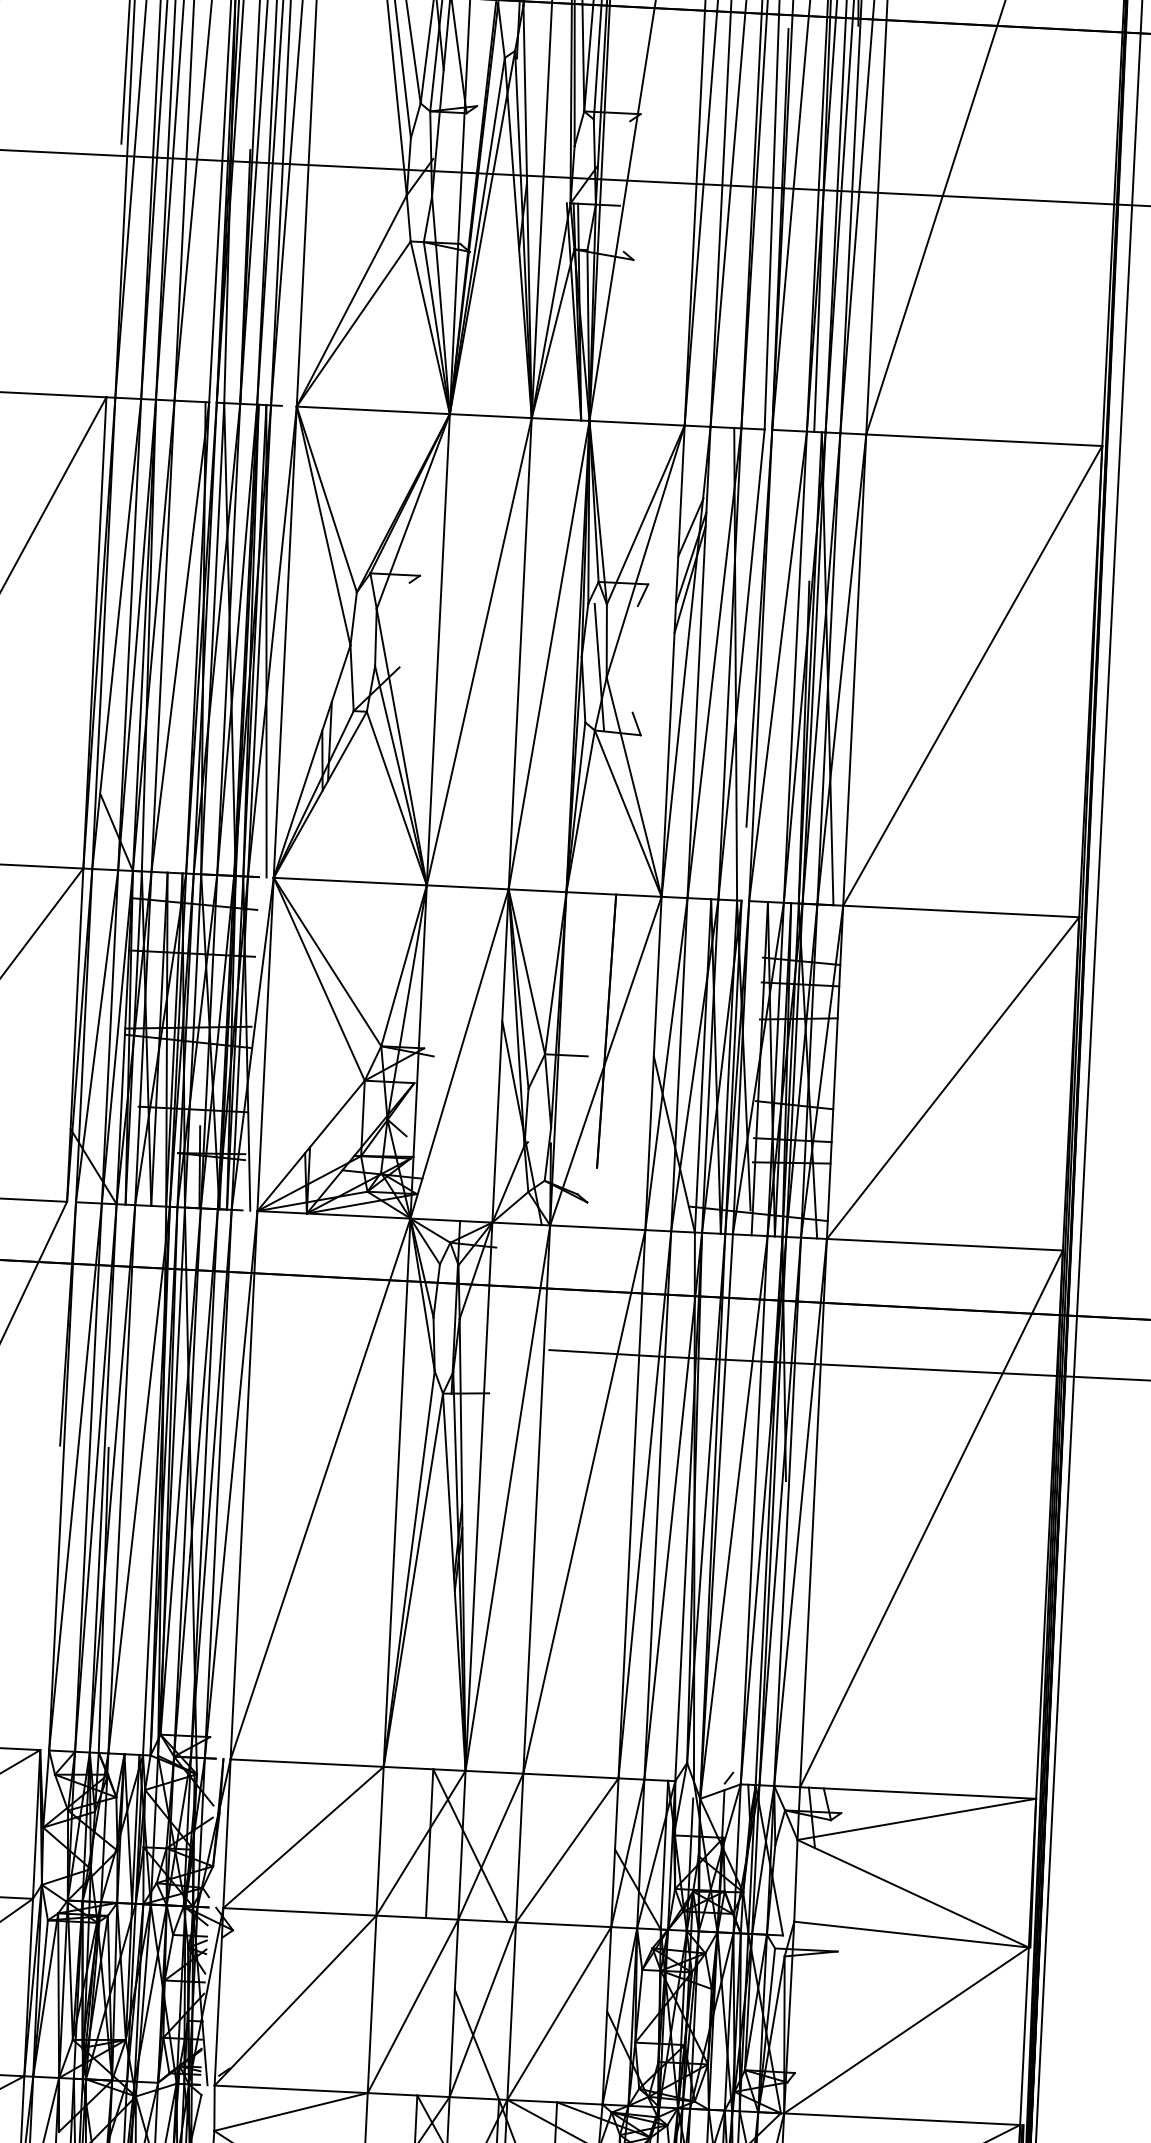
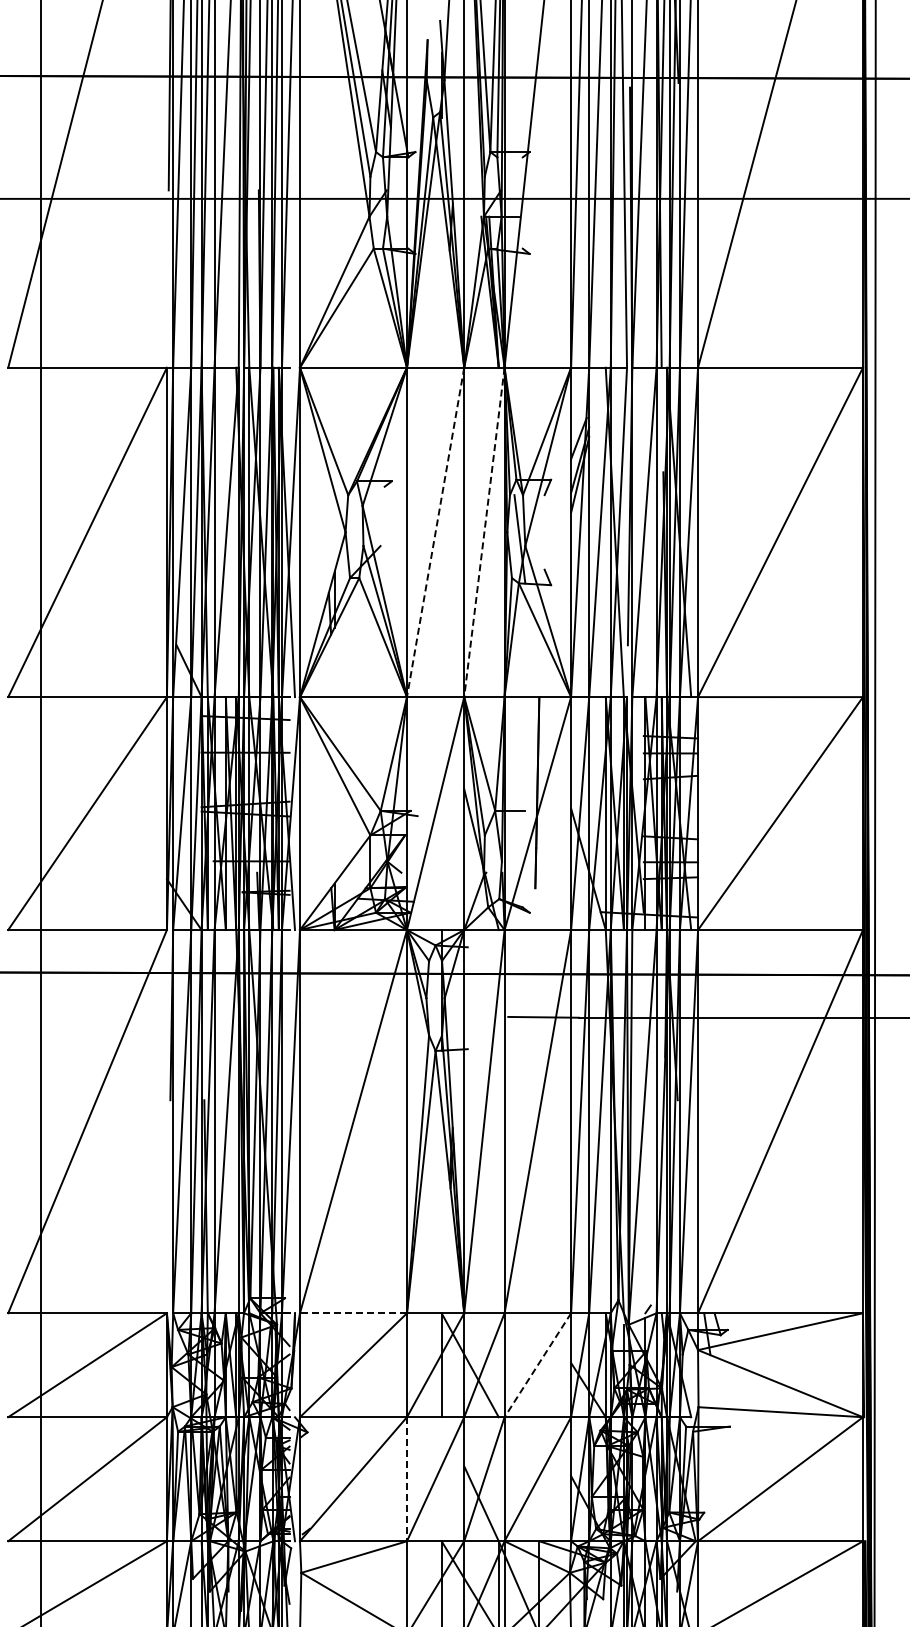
line: (479, 651) -> (435, 532), solid -> dashed
line: (549, 655) -> (484, 532), solid -> dashed
line: (307, 1763) -> (353, 1313), solid -> dashed
line: (566, 1850) -> (537, 1365), solid -> dashed
line: (371, 2004) -> (406, 1479), solid -> dashed

